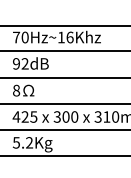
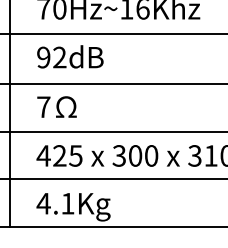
text: (16, 90) -> (43, 106), 8 -> 7
text: (22, 142) -> (54, 203), 5.2Kg -> 4.1Kg

